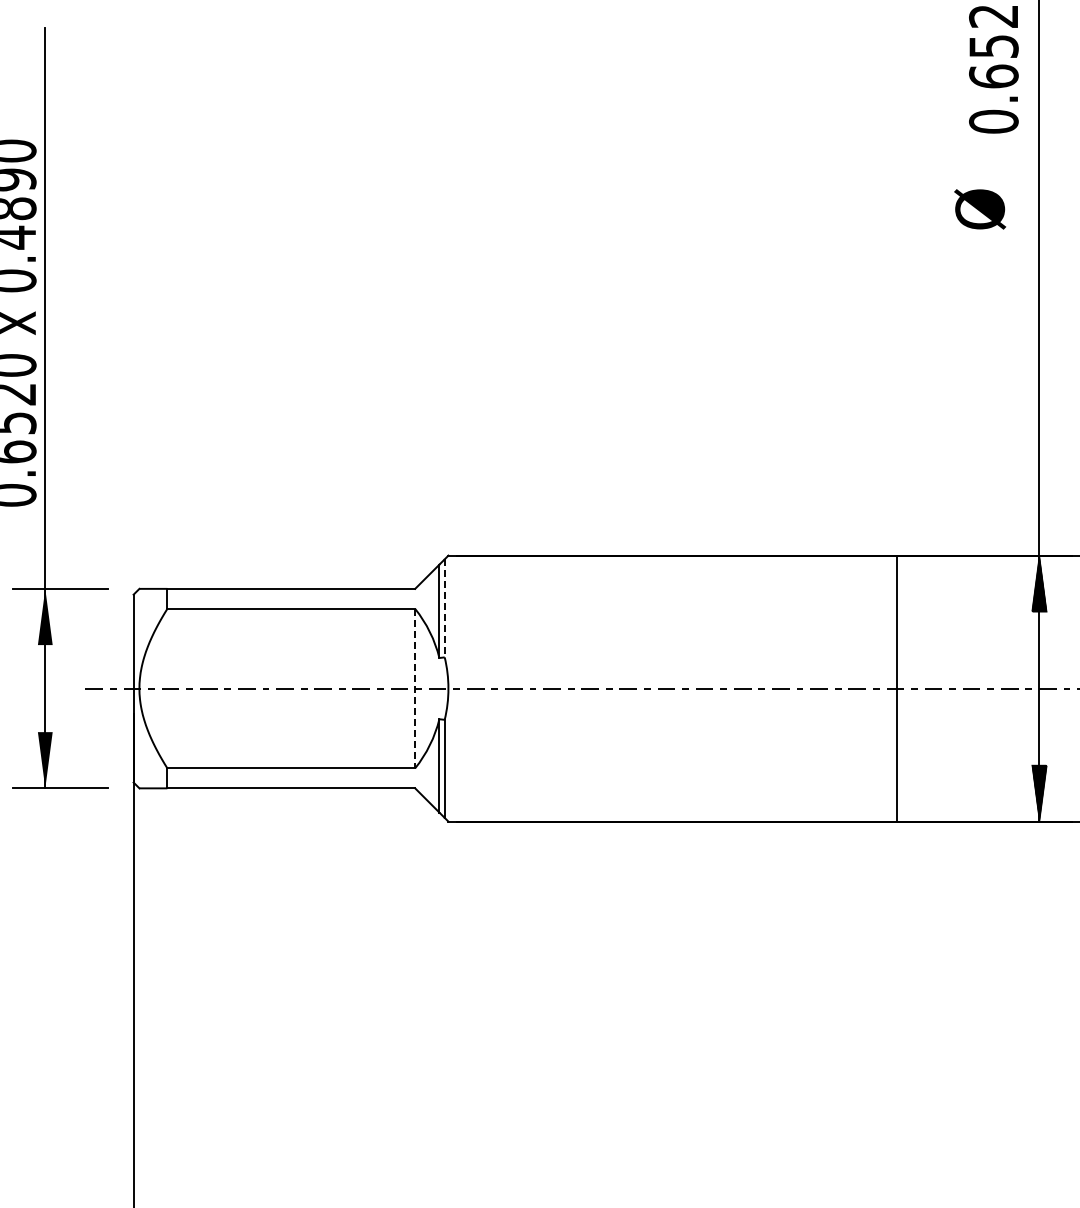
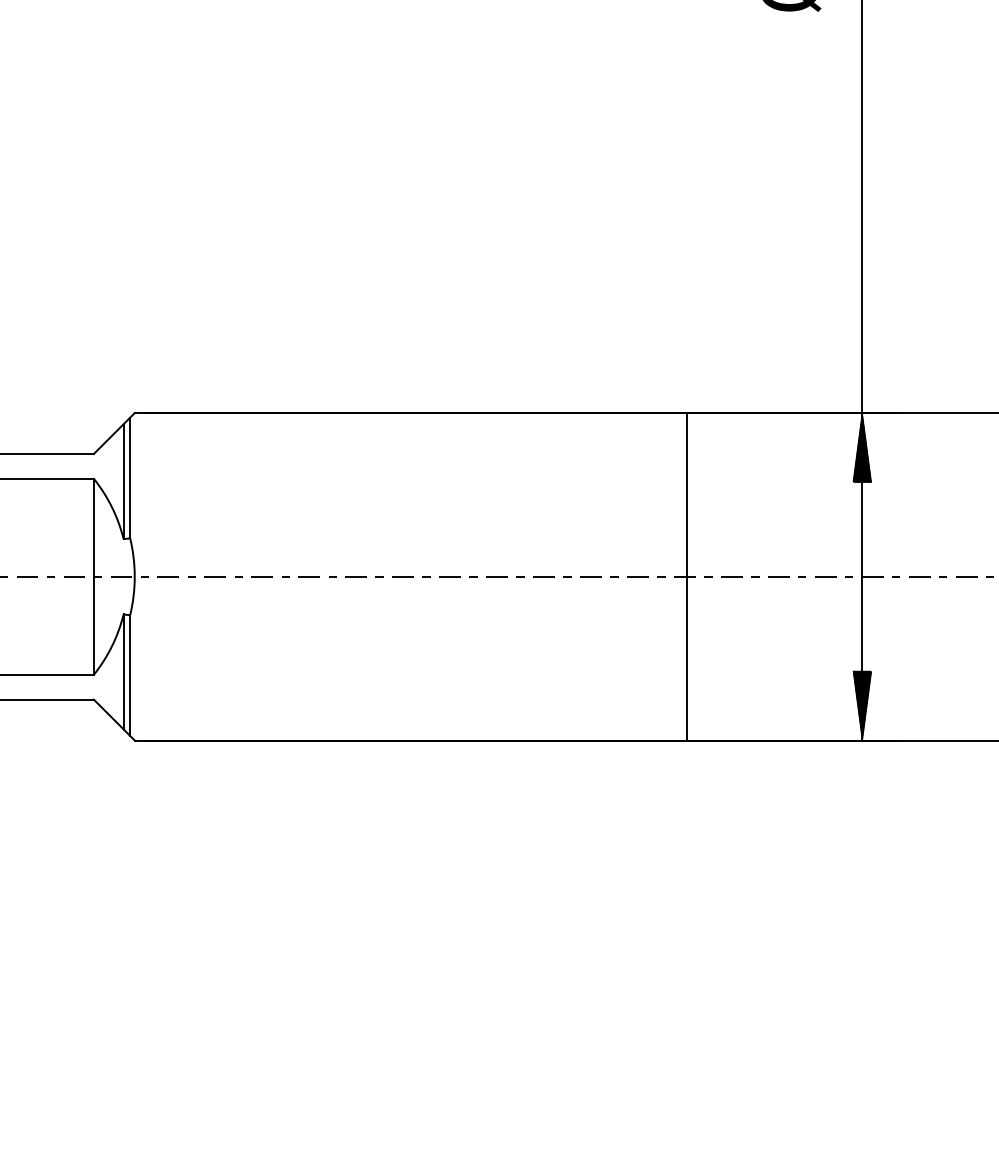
line: (444, 608) -> (129, 478), dashed -> solid
line: (415, 688) -> (94, 576), dashed -> solid

